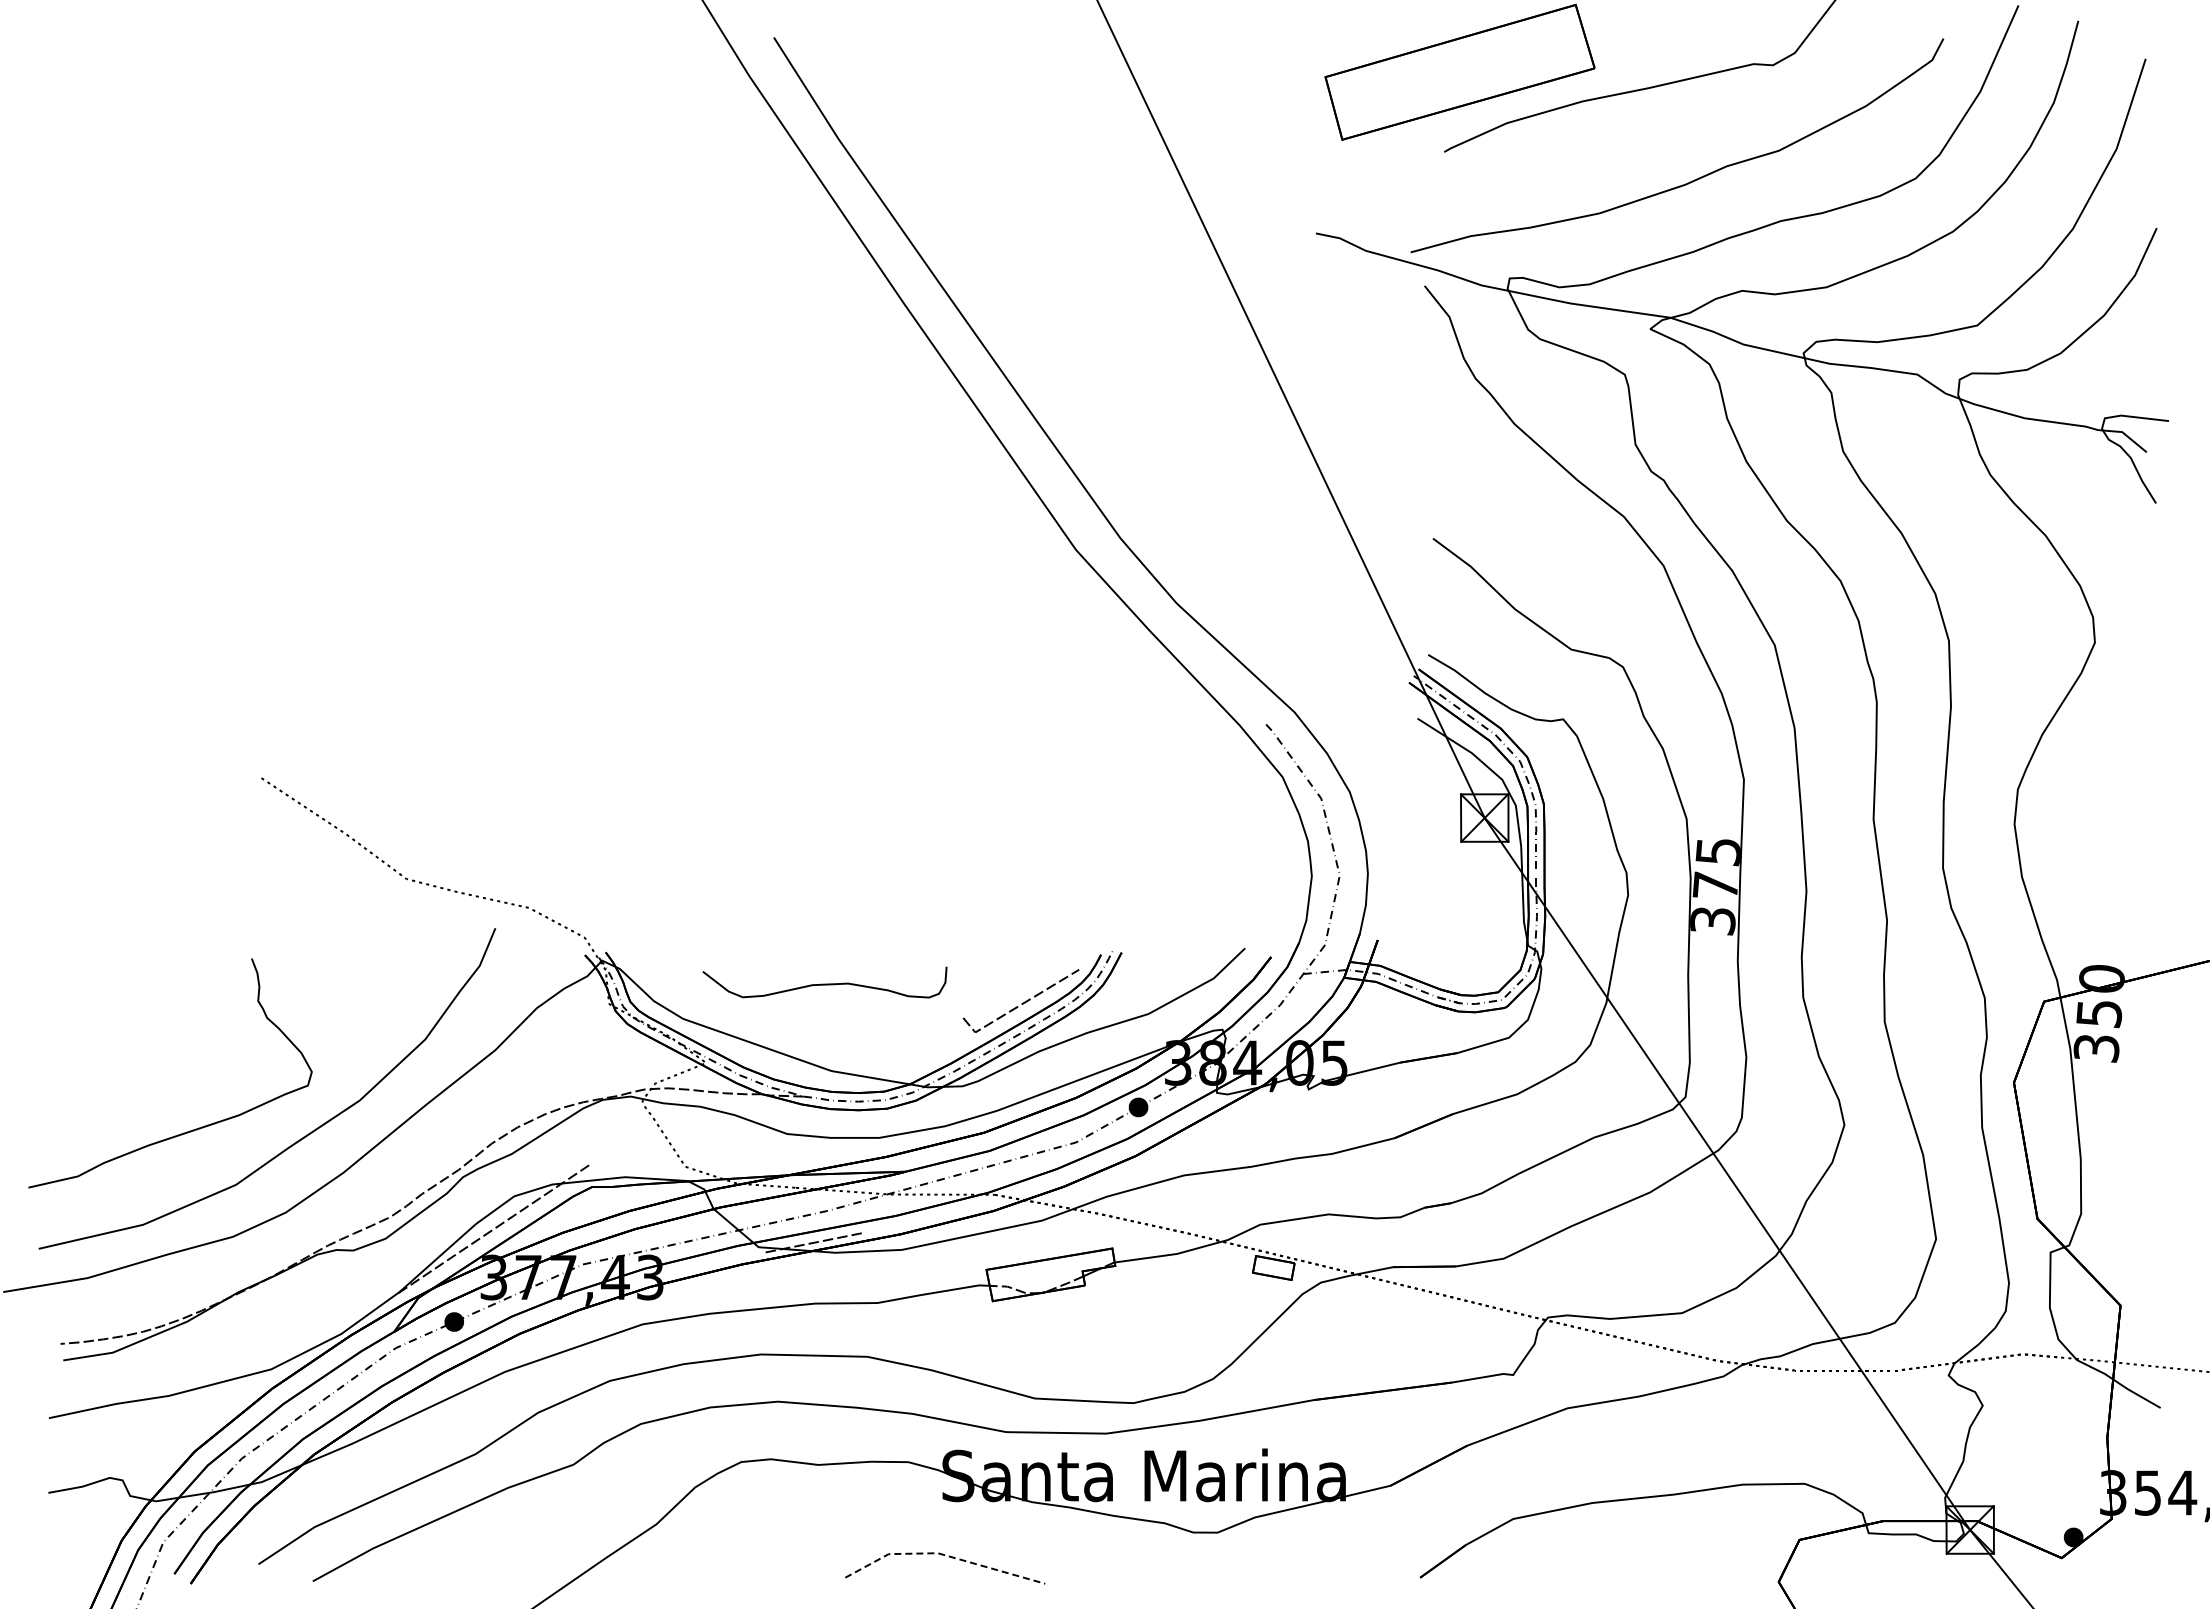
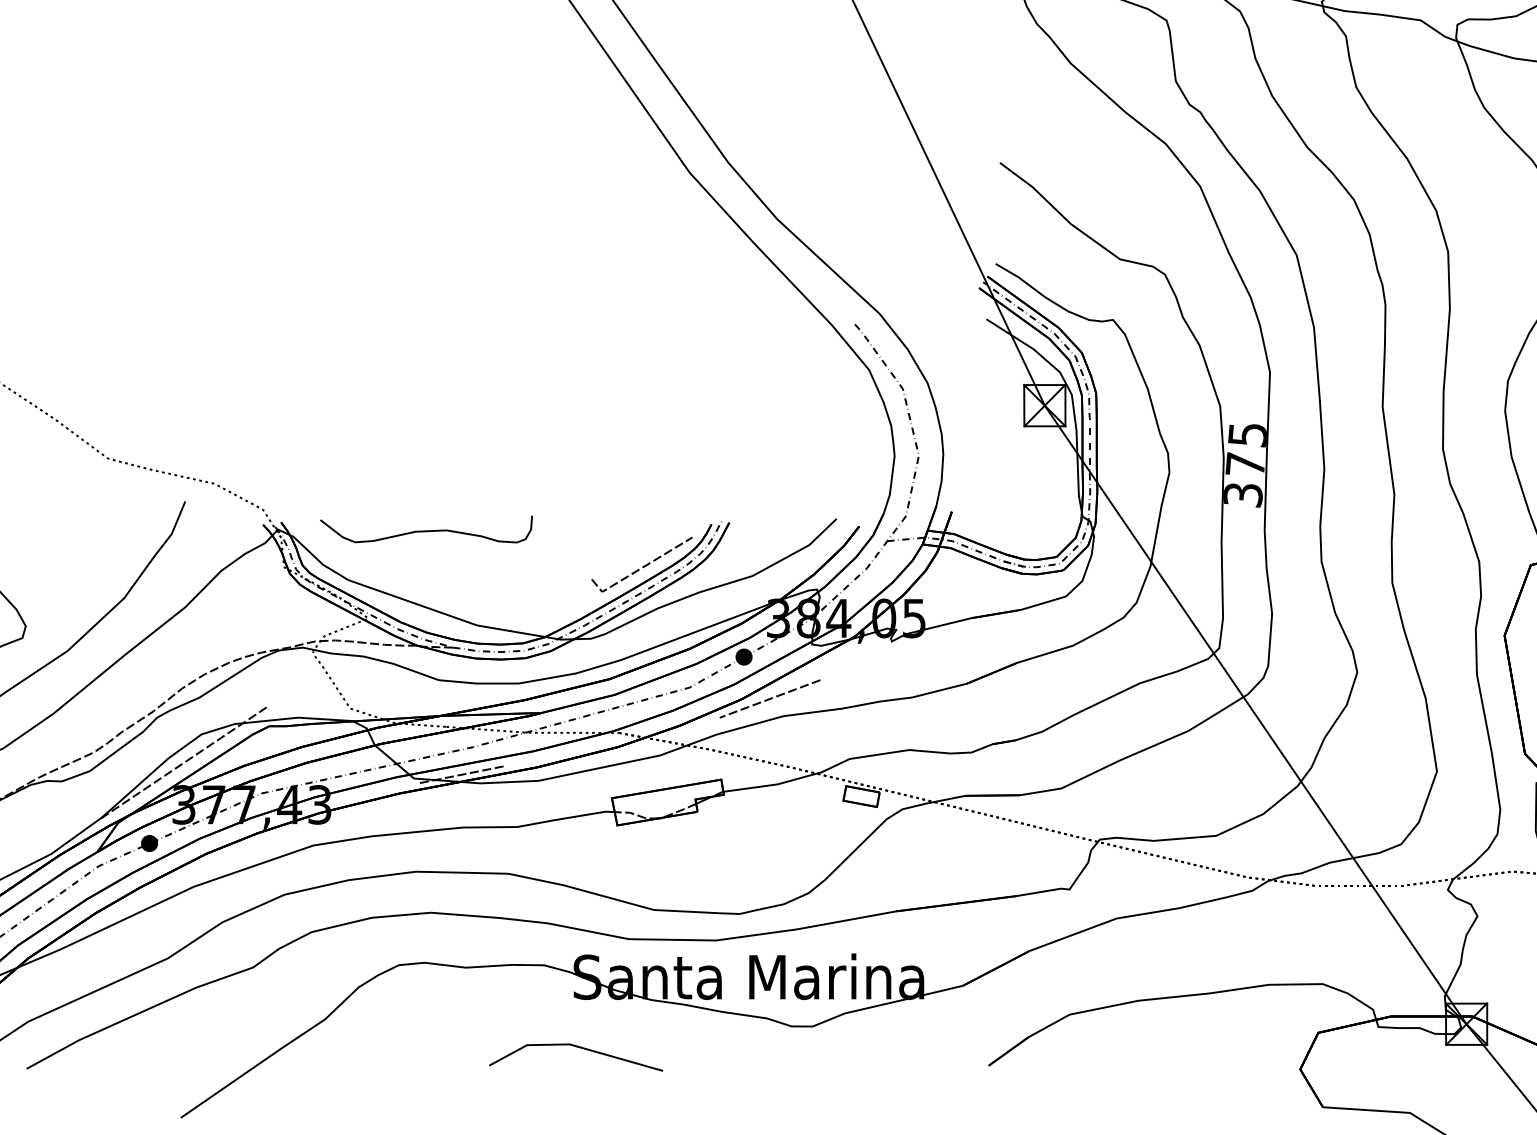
curve: (824, 983) -> (426, 530), moved
line: (1168, 1155) -> (770, 698), added
line: (942, 1554) -> (573, 1045), dashed -> solid

